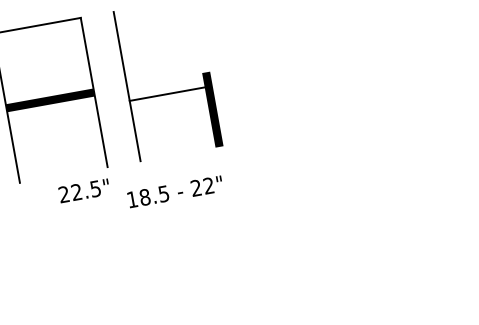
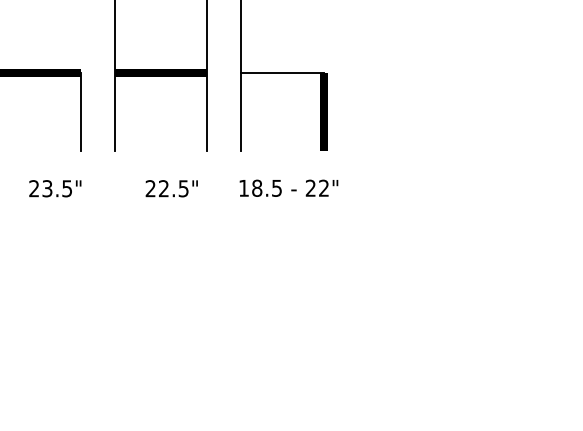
line: (169, 93) -> (282, 72), moved
text: (83, 190) -> (171, 188), moved
text: (174, 191) -> (288, 187), moved

